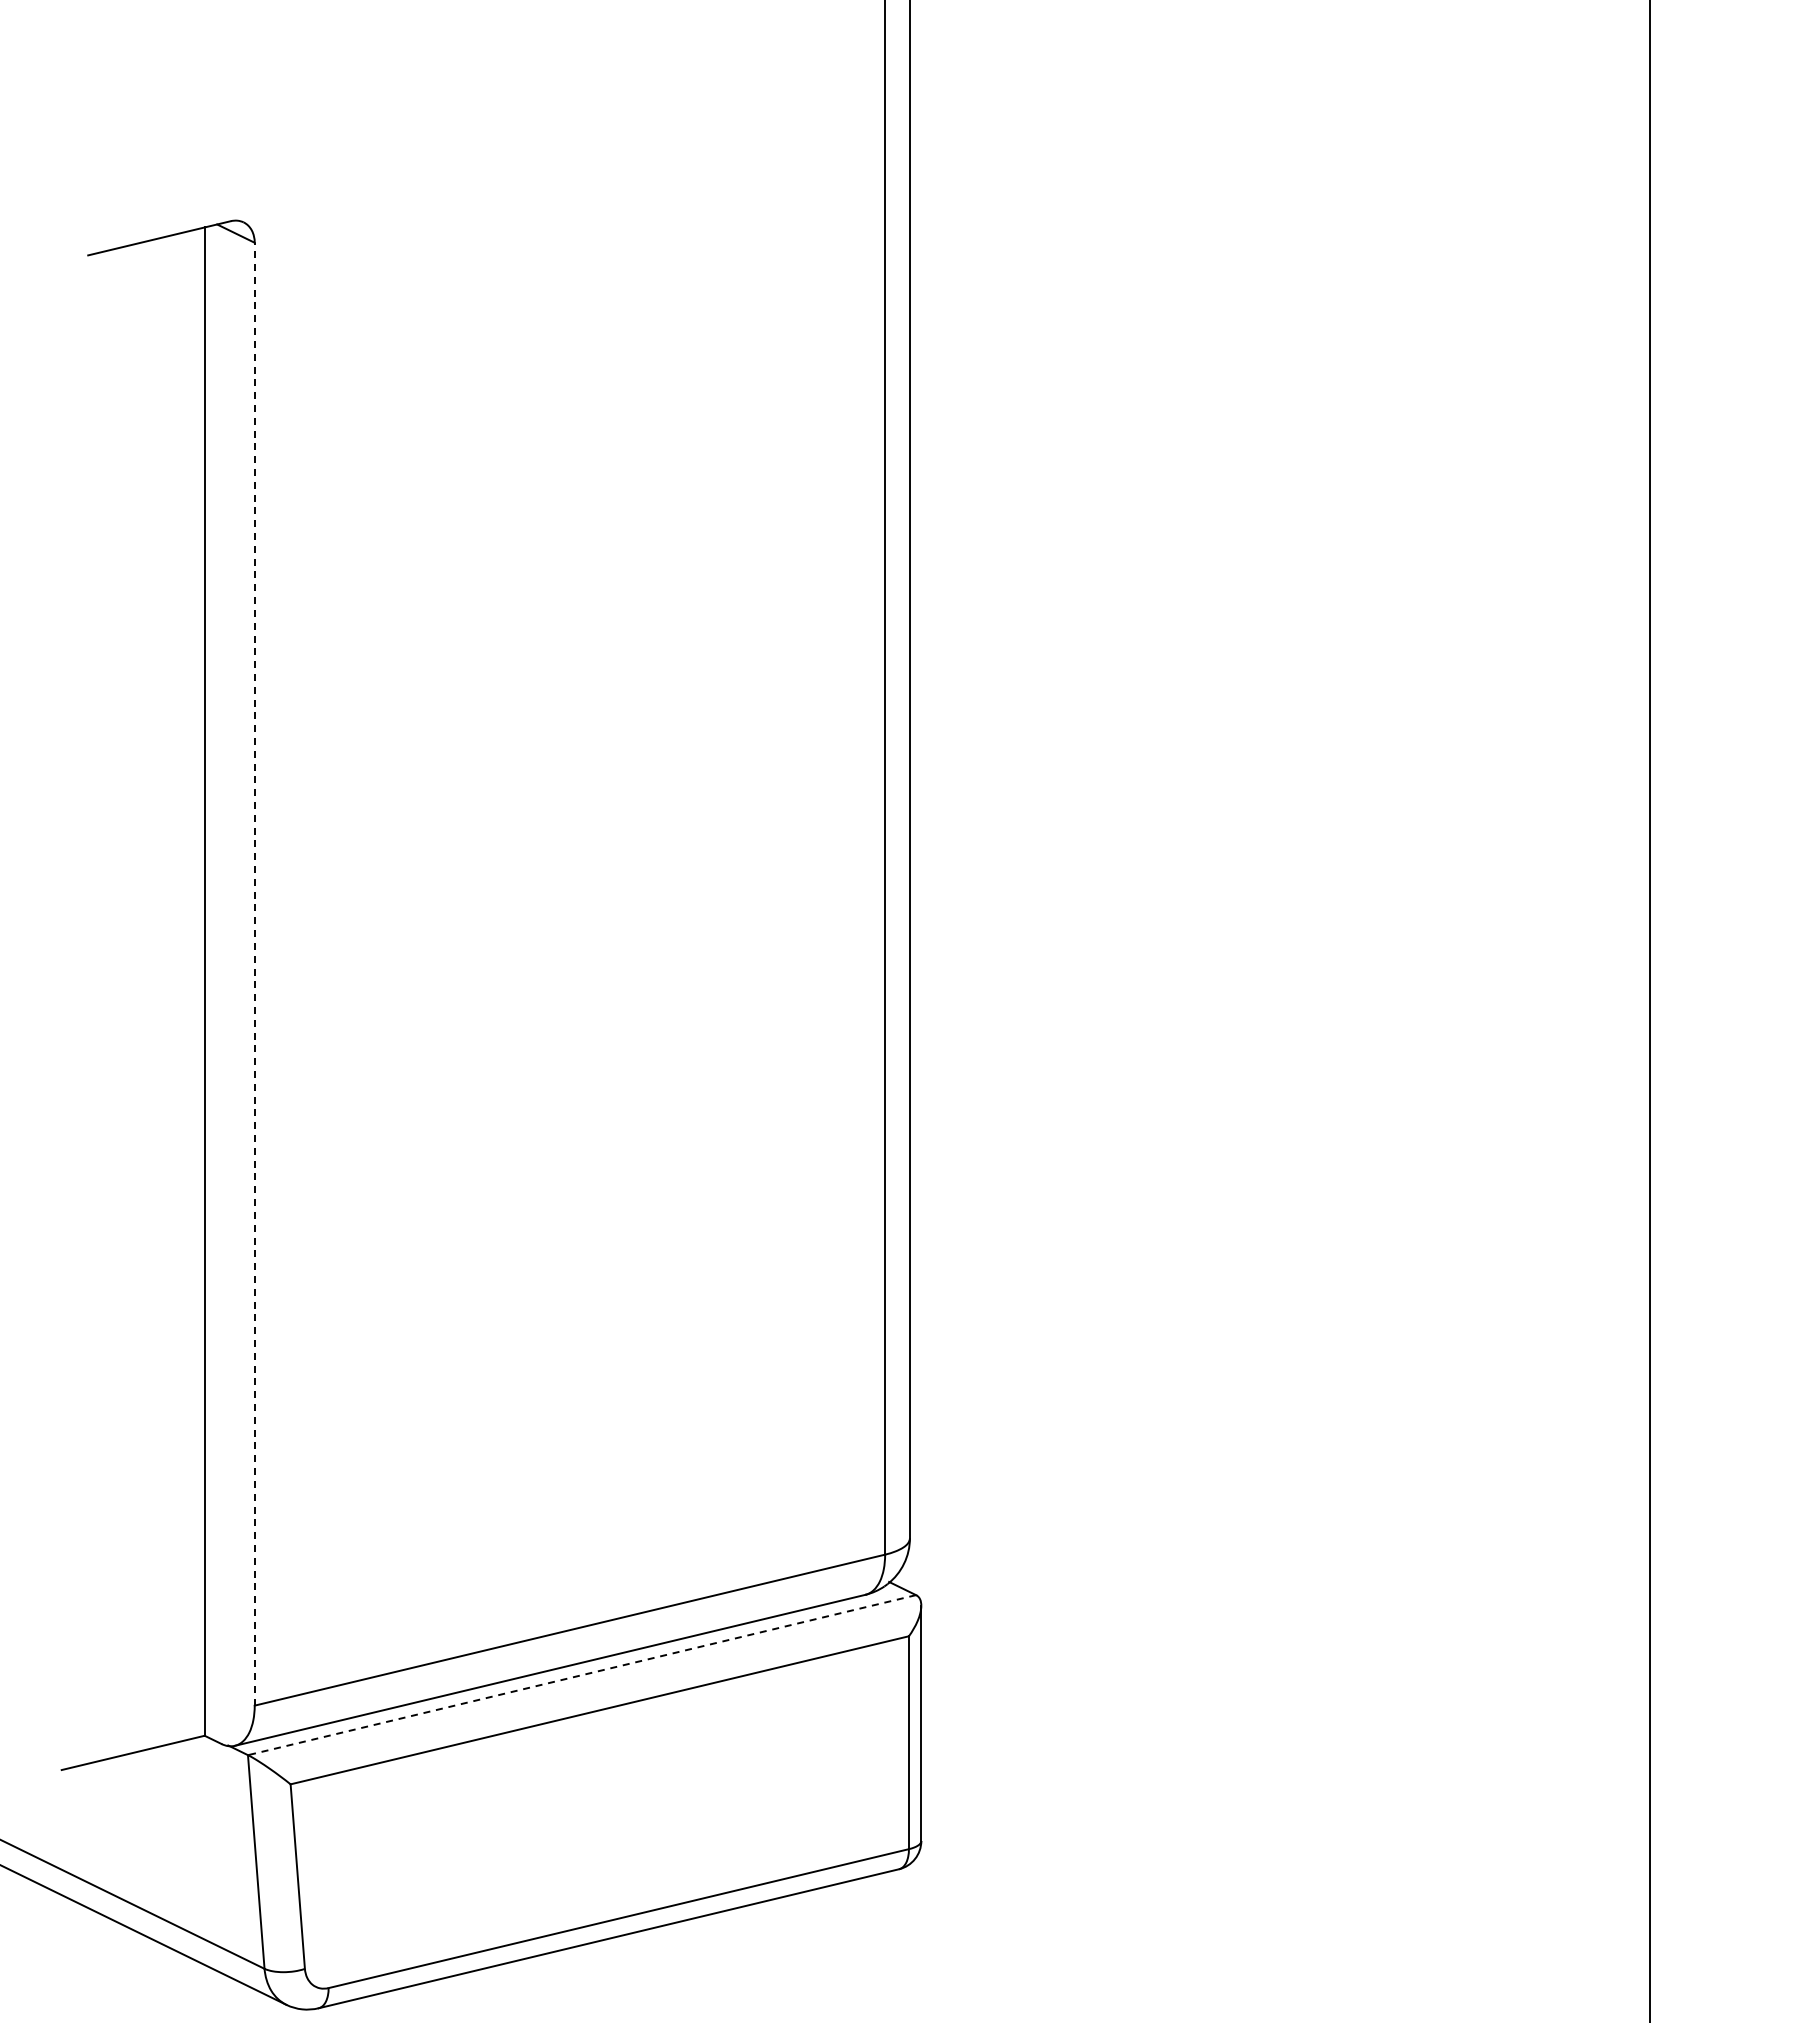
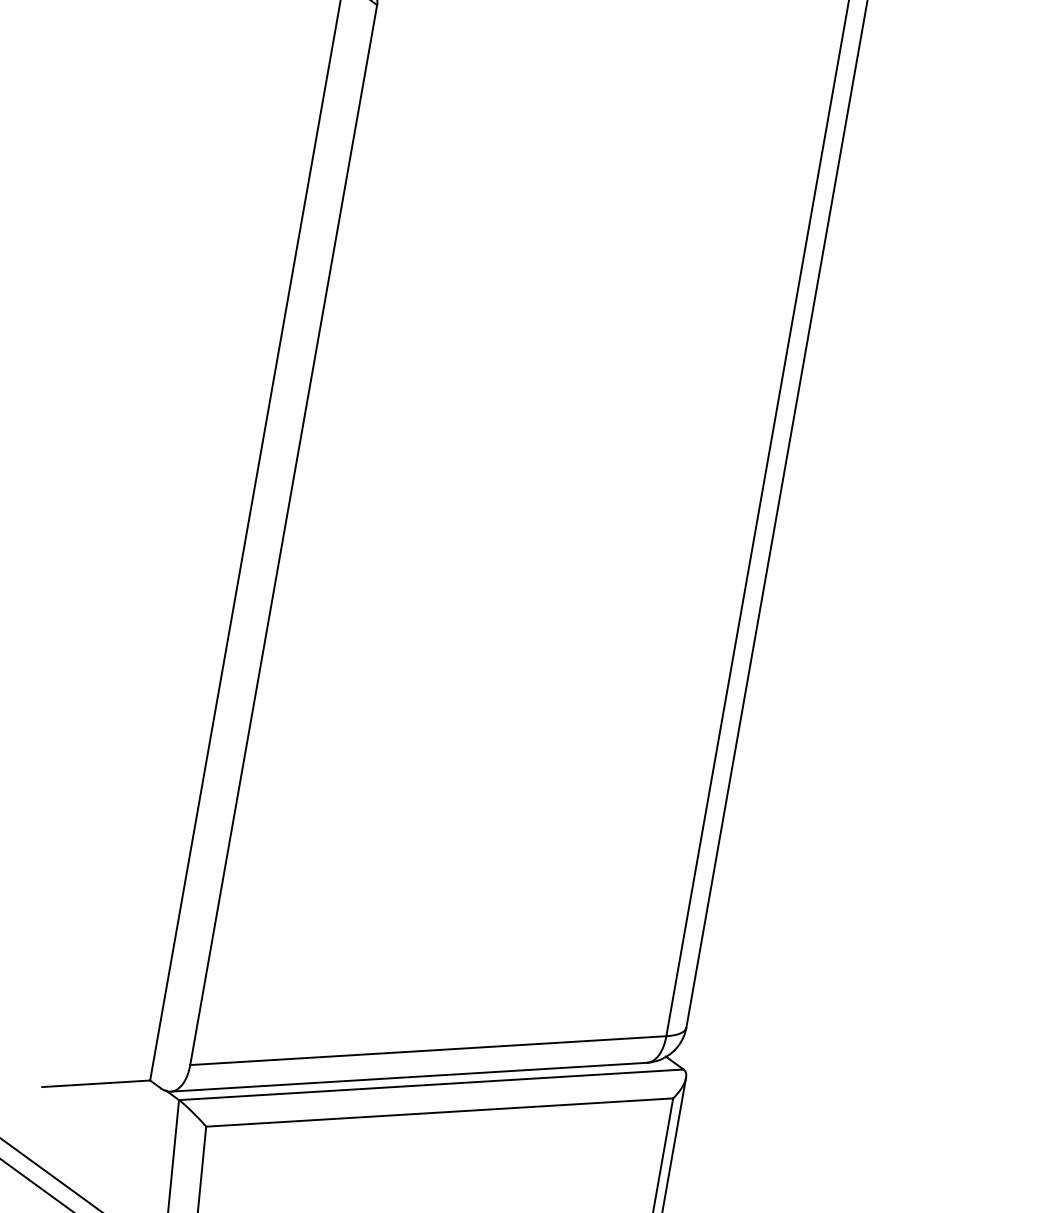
line: (254, 973) -> (283, 534), dashed -> solid
line: (582, 1675) -> (431, 1085), dashed -> solid

